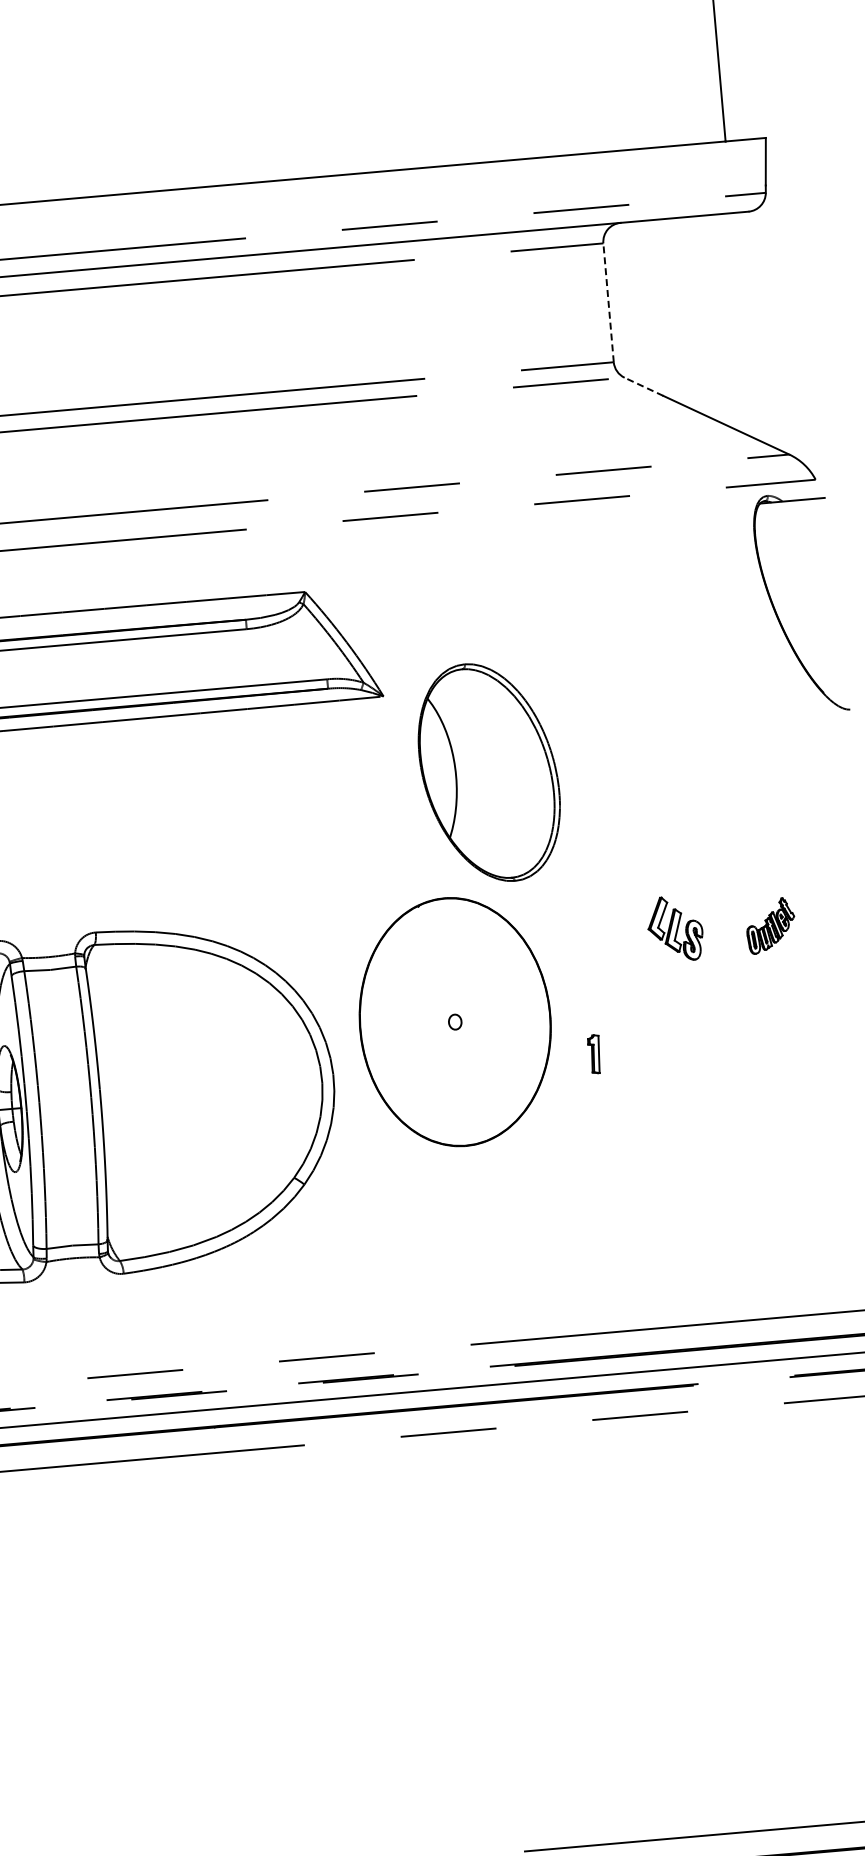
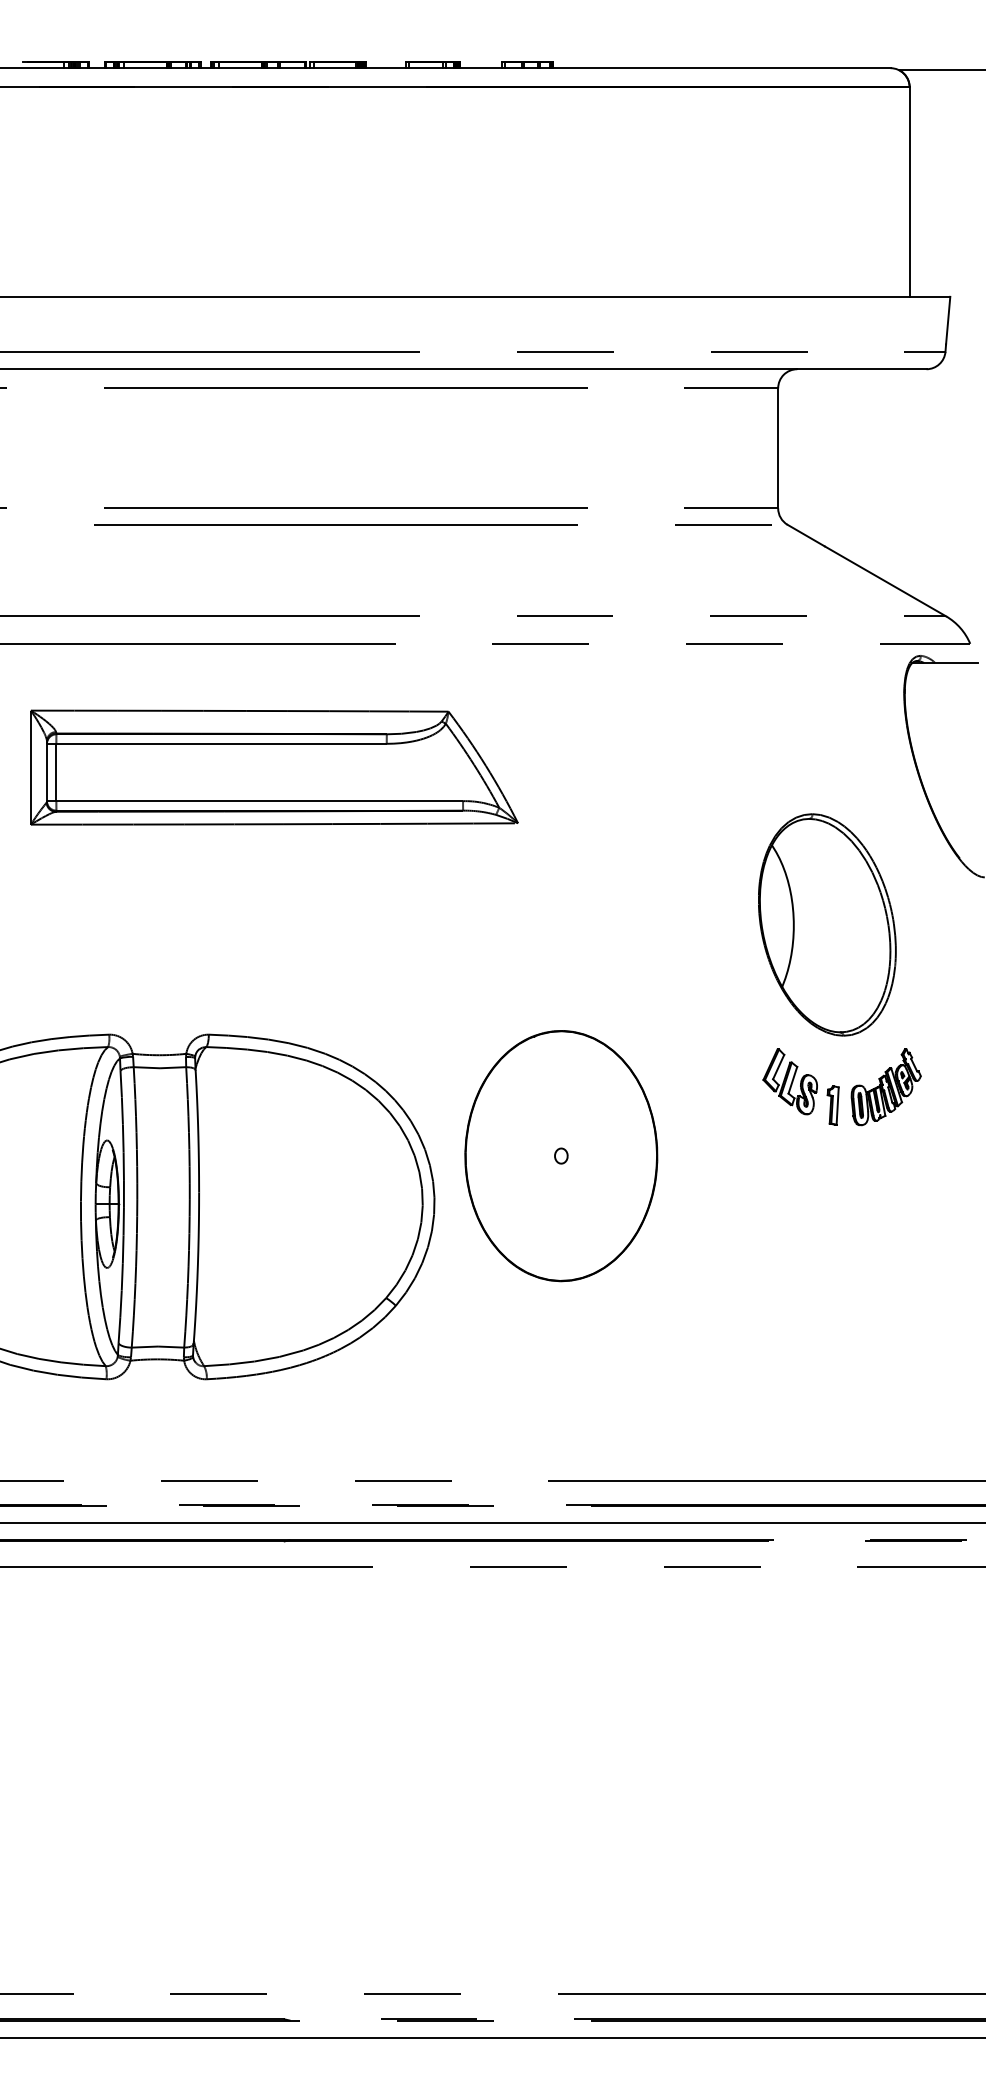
line: (608, 301) -> (778, 447), dashed -> solid
line: (643, 386) -> (805, 535), dashed -> solid
part: (489, 772) -> (827, 924), moved
part: (770, 926) -> (885, 1087), size x1.43
part: (593, 1054) -> (832, 1105), moved

